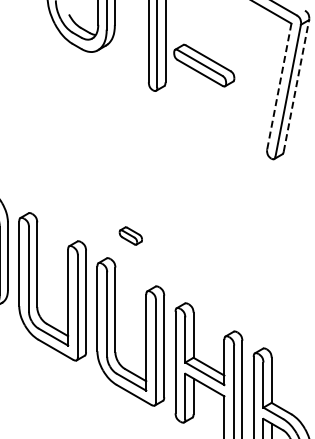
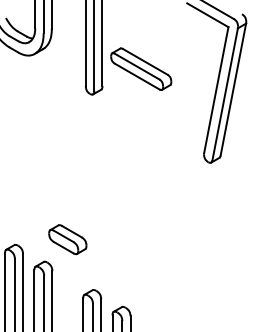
line: (296, 85) -> (233, 89), dashed -> solid
line: (279, 86) -> (216, 90), dashed -> solid
part: (130, 235) -> (67, 239), size x1.67

